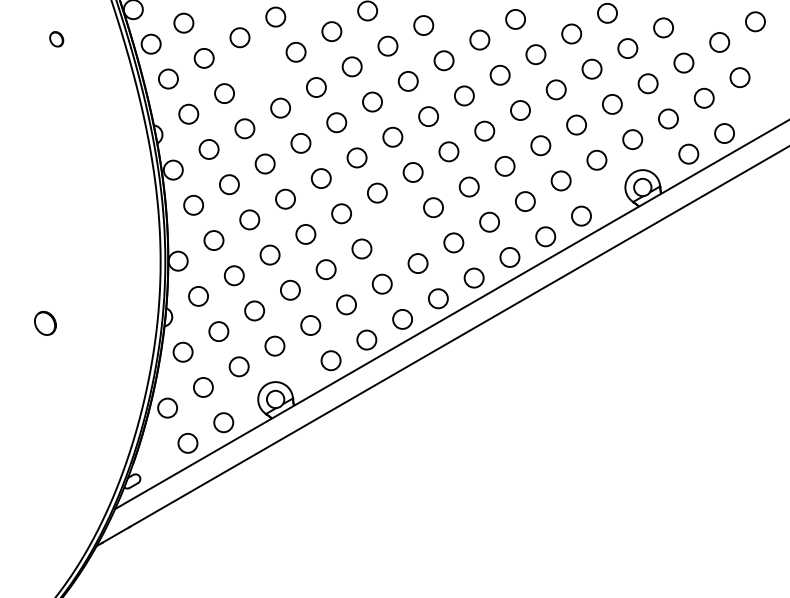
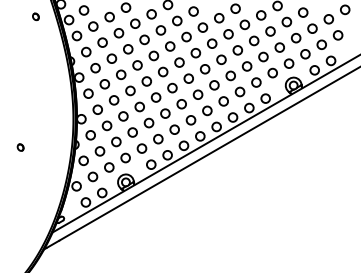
part: (55, 38) -> (35, 16), moved
circle: (259, 73) -> (118, 33), added
circle: (397, 228) -> (181, 104), added
part: (44, 323) -> (20, 147), size x0.62

